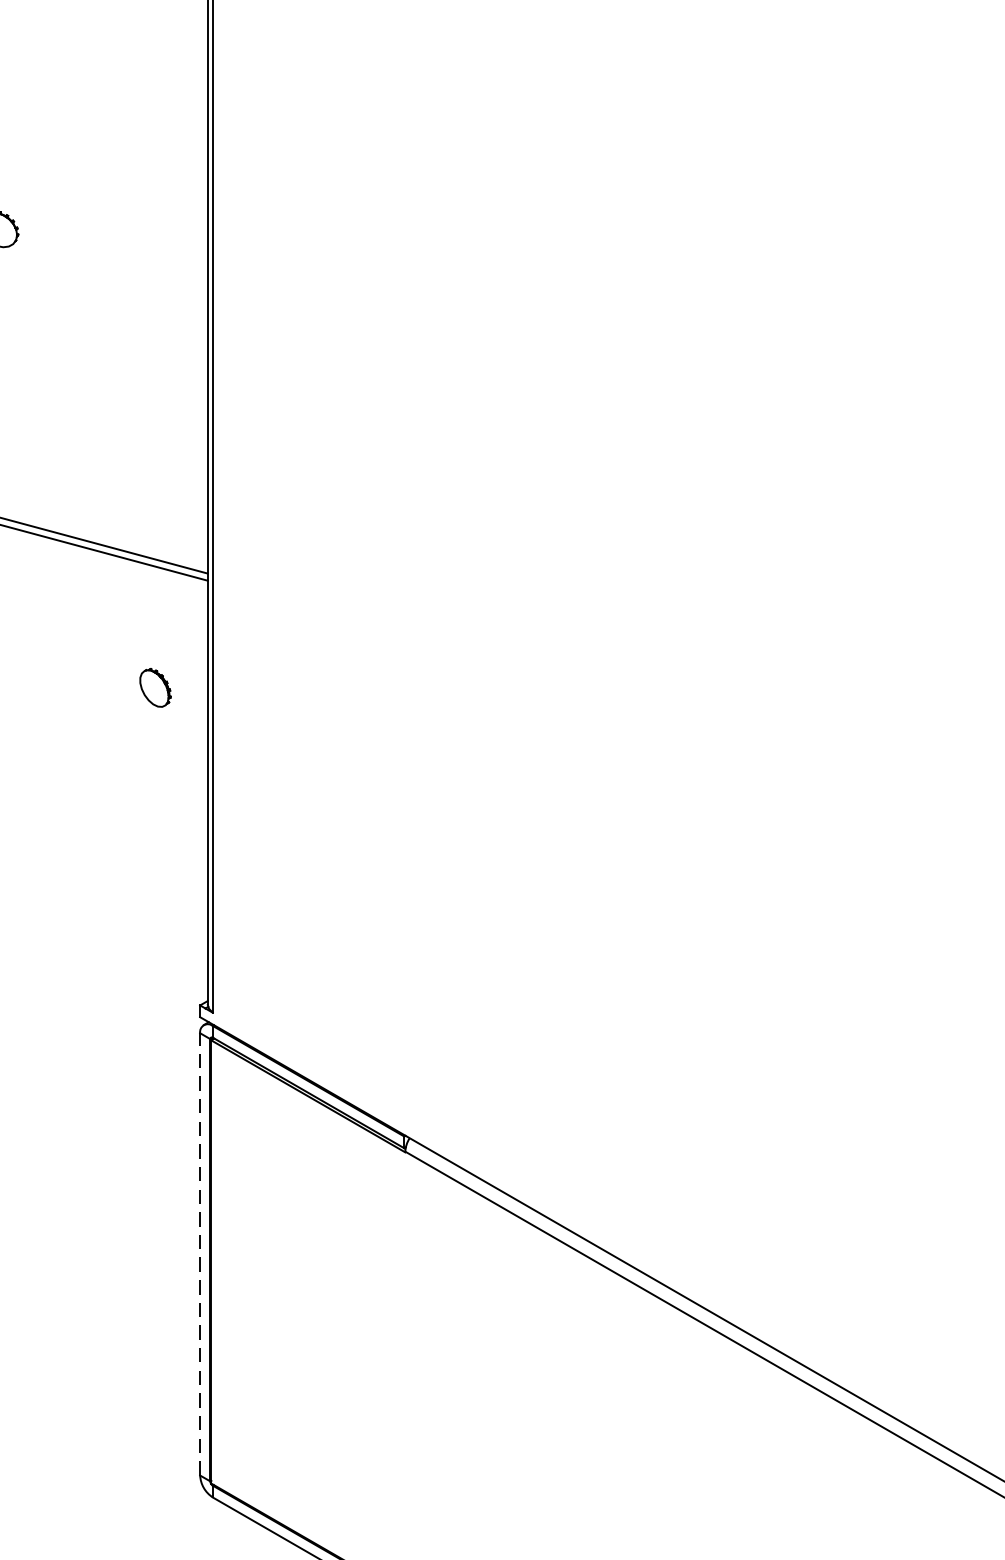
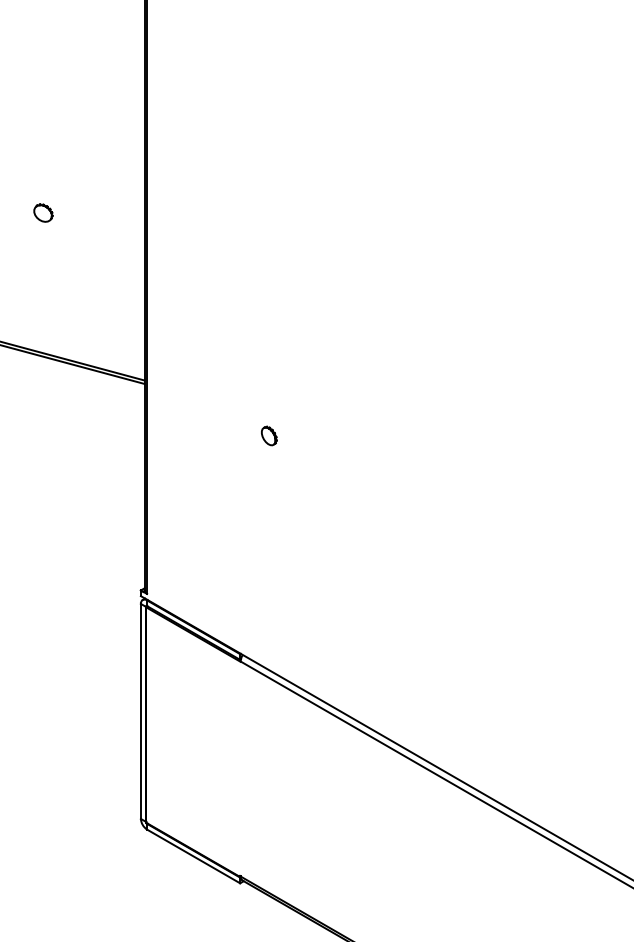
part: (156, 686) -> (269, 435), moved
line: (199, 1252) -> (140, 710), dashed -> solid

